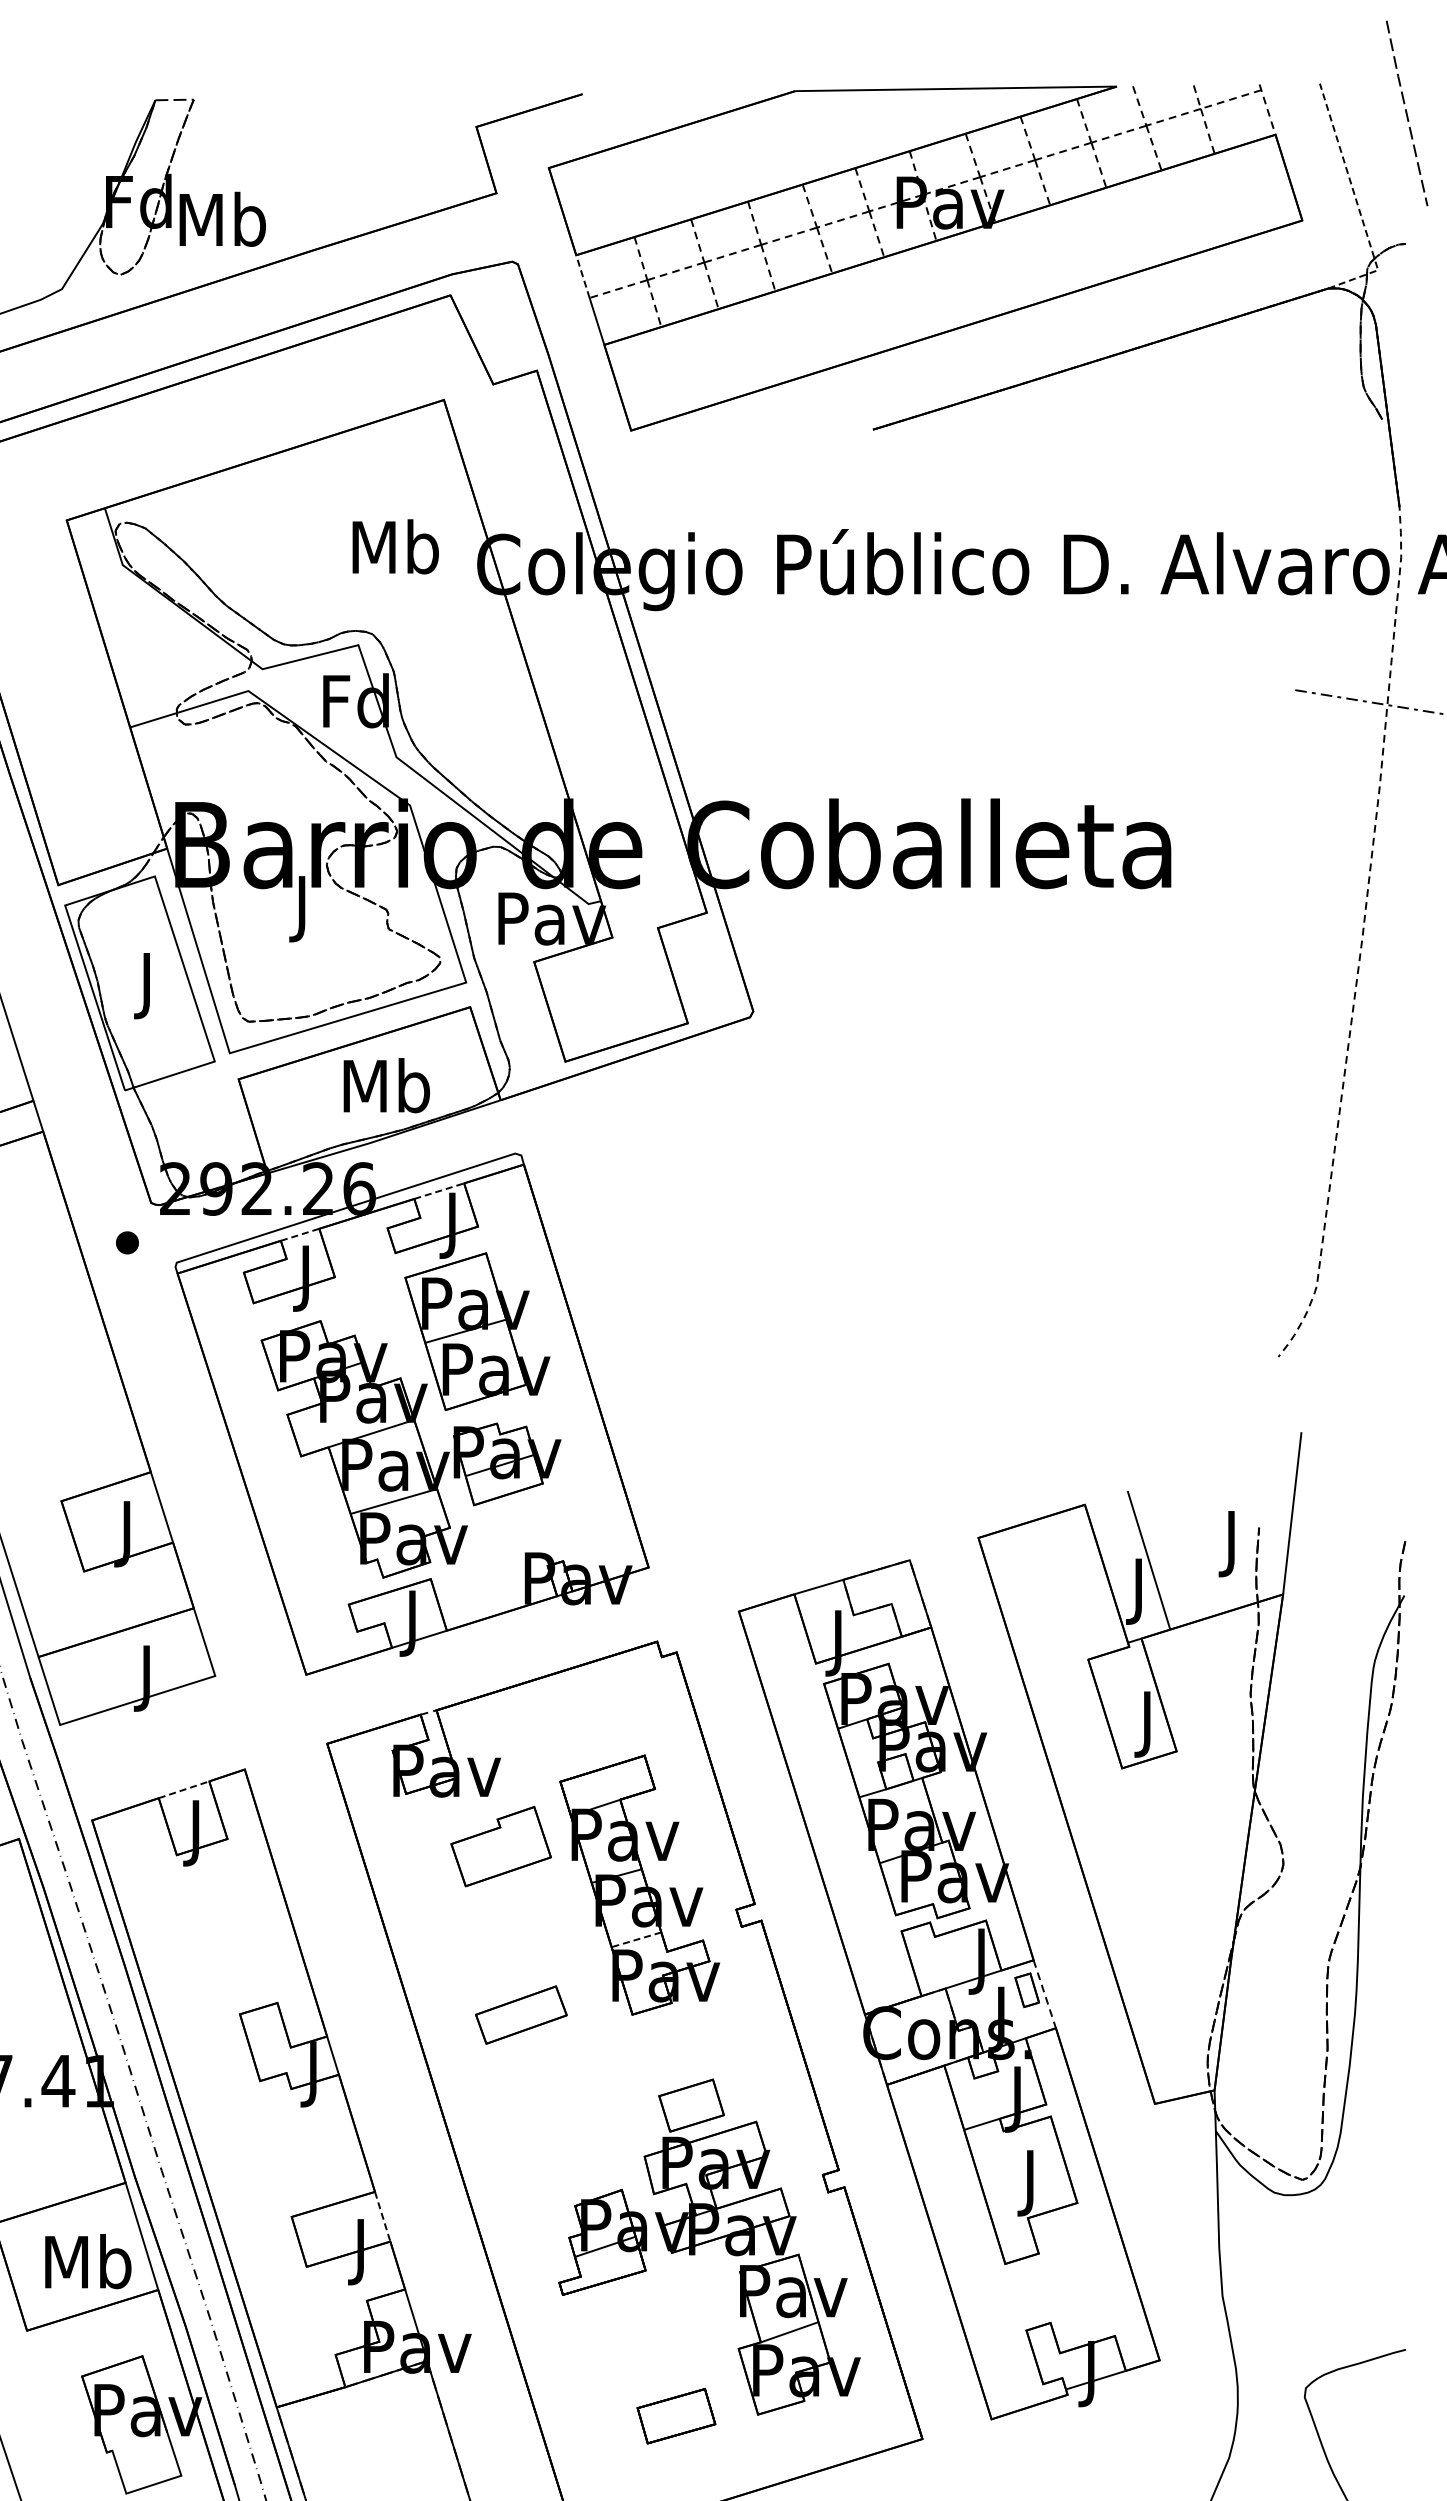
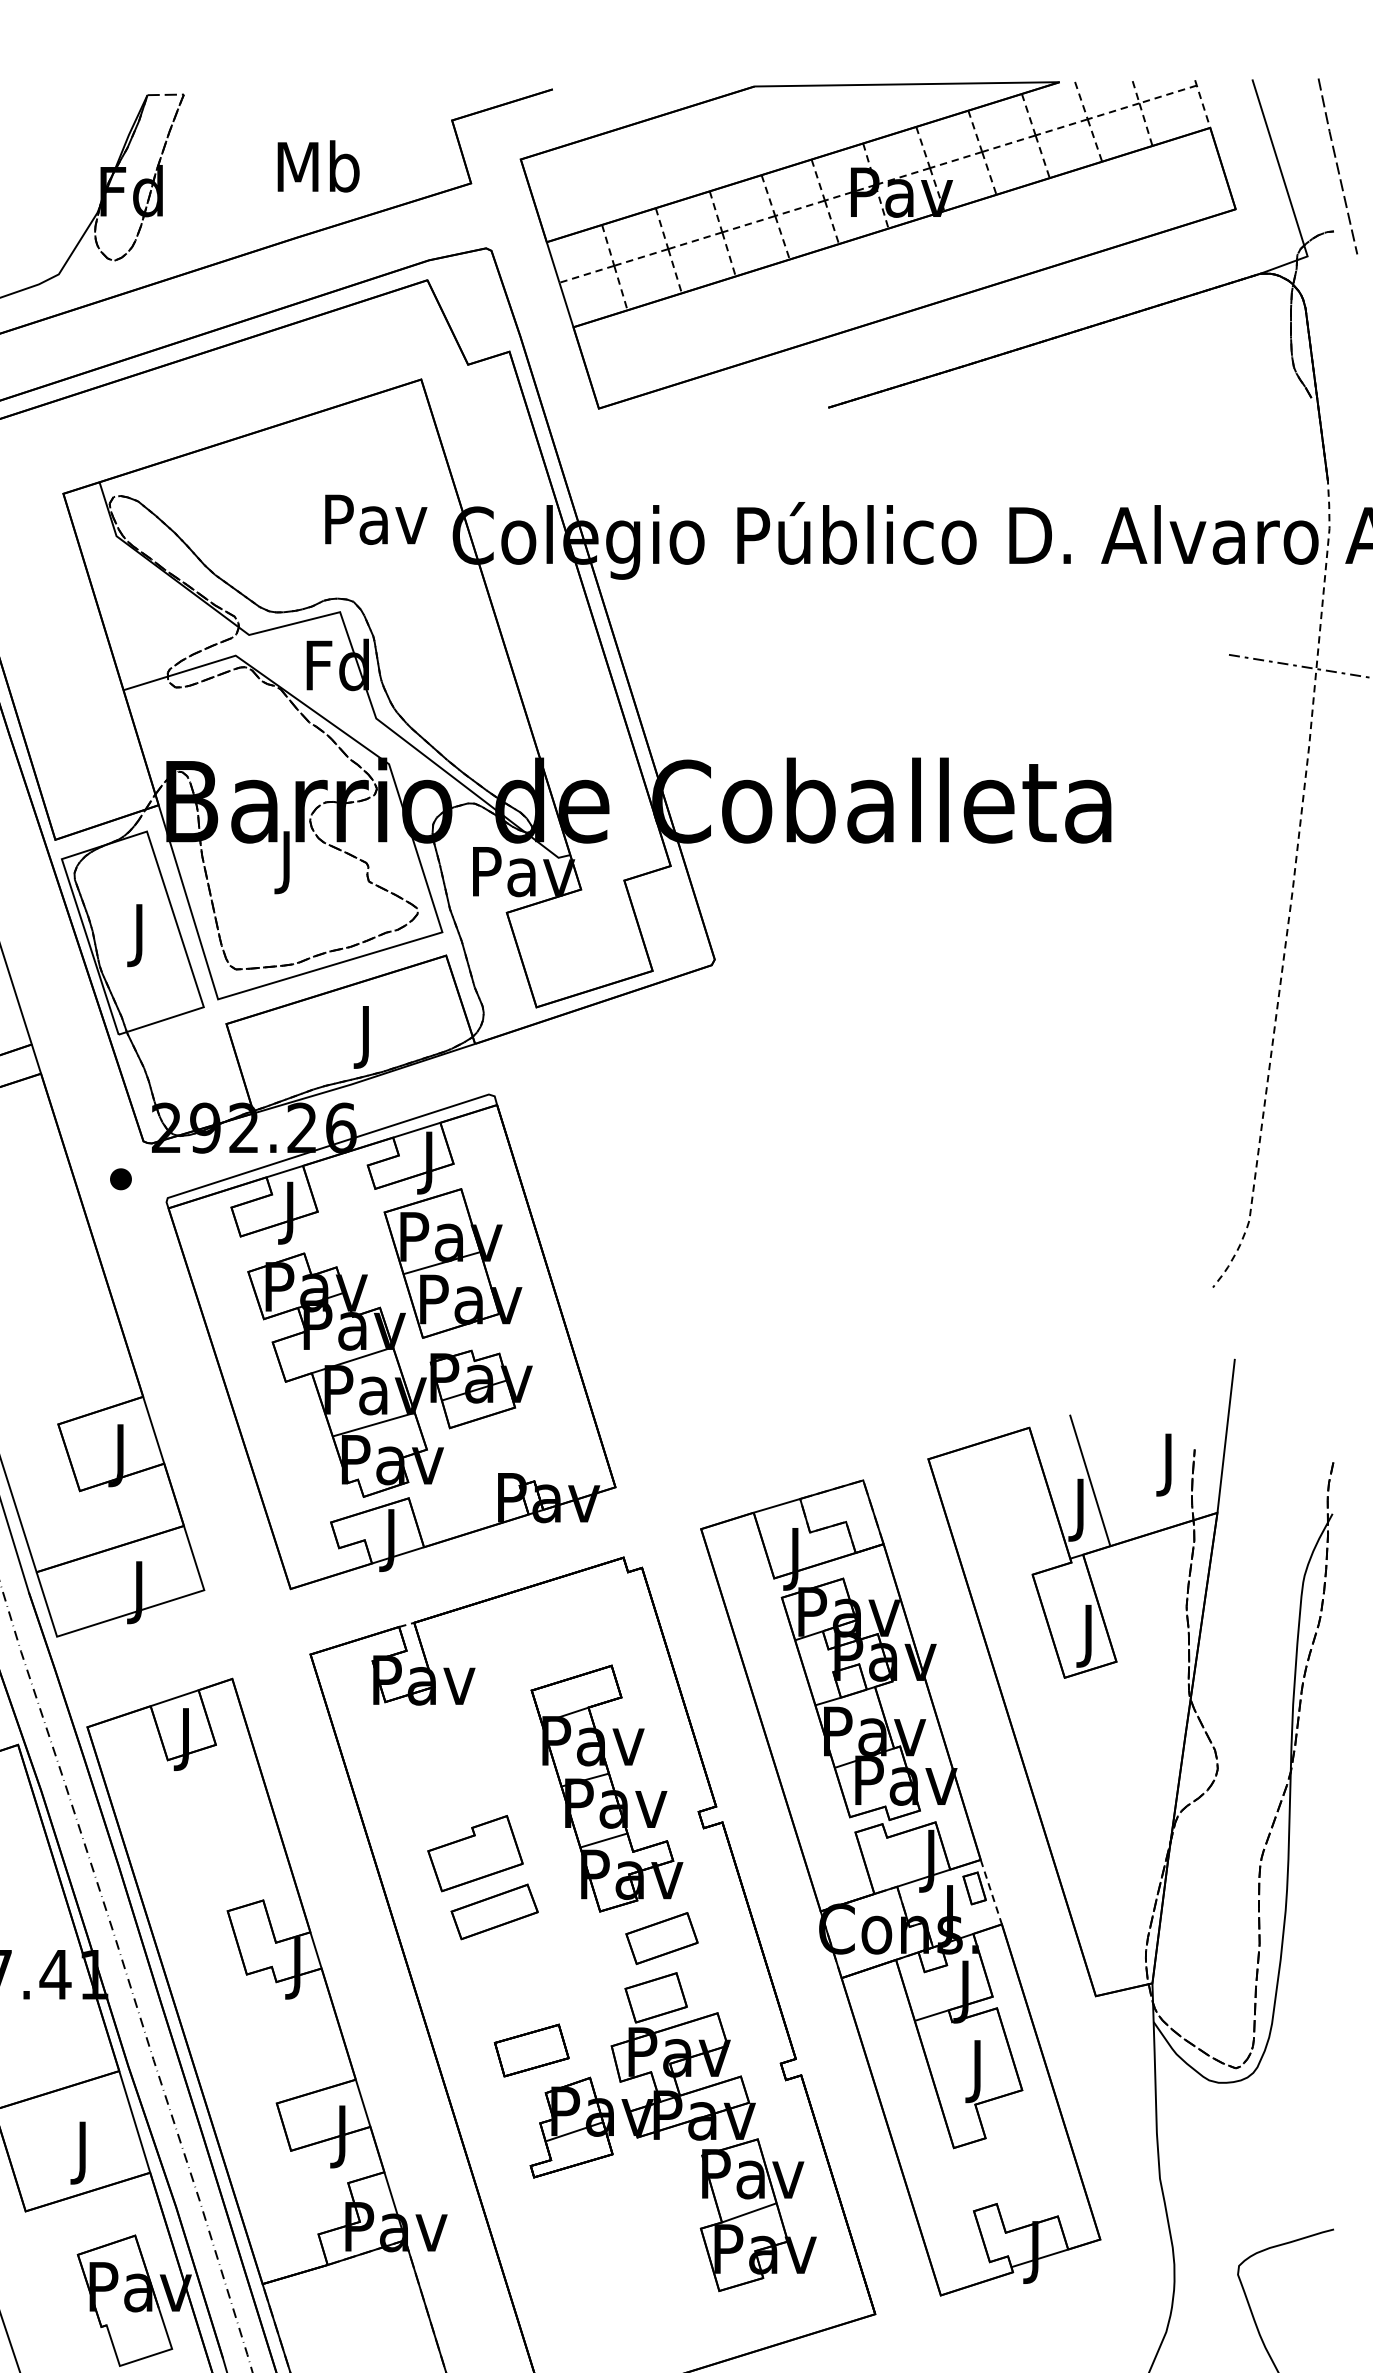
line: (1406, 113) -> (1337, 166), moved
line: (1357, 202) -> (1288, 192), dashed -> solid
text: (222, 218) -> (318, 165), moved
line: (582, 276) -> (552, 262), dashed -> solid
text: (396, 546) -> (376, 518), Mb -> Pav
text: (386, 1092) -> (366, 1036), Mb -> J
line: (439, 1191) -> (417, 1130), dashed -> solid
line: (300, 1234) -> (285, 1171), dashed -> solid
line: (184, 1789) -> (175, 1697), dashed -> solid
part: (500, 1846) -> (474, 1853), moved
line: (636, 1939) -> (603, 1840), dashed -> solid
part: (697, 2042) -> (661, 1937), added
line: (382, 2217) -> (362, 2103), dashed -> solid
text: (88, 2268) -> (84, 2152), Mb -> J
part: (676, 2416) -> (531, 2050), moved

